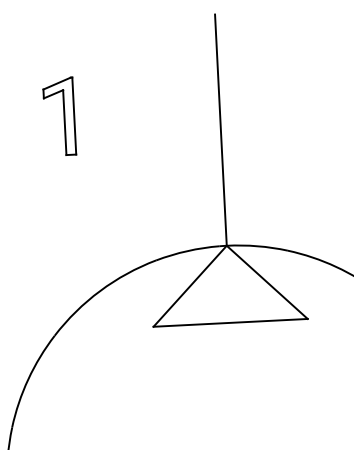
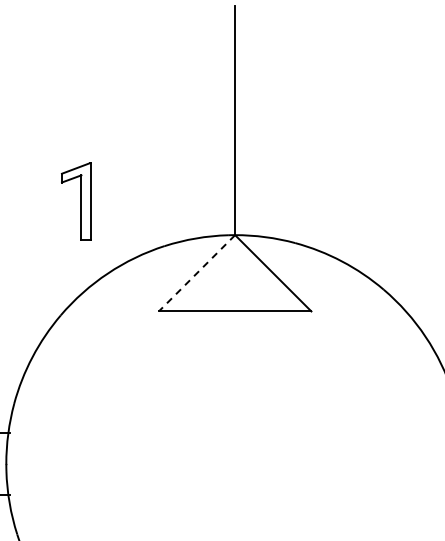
part: (59, 116) -> (76, 201), moved
line: (189, 286) -> (196, 273), solid -> dashed

